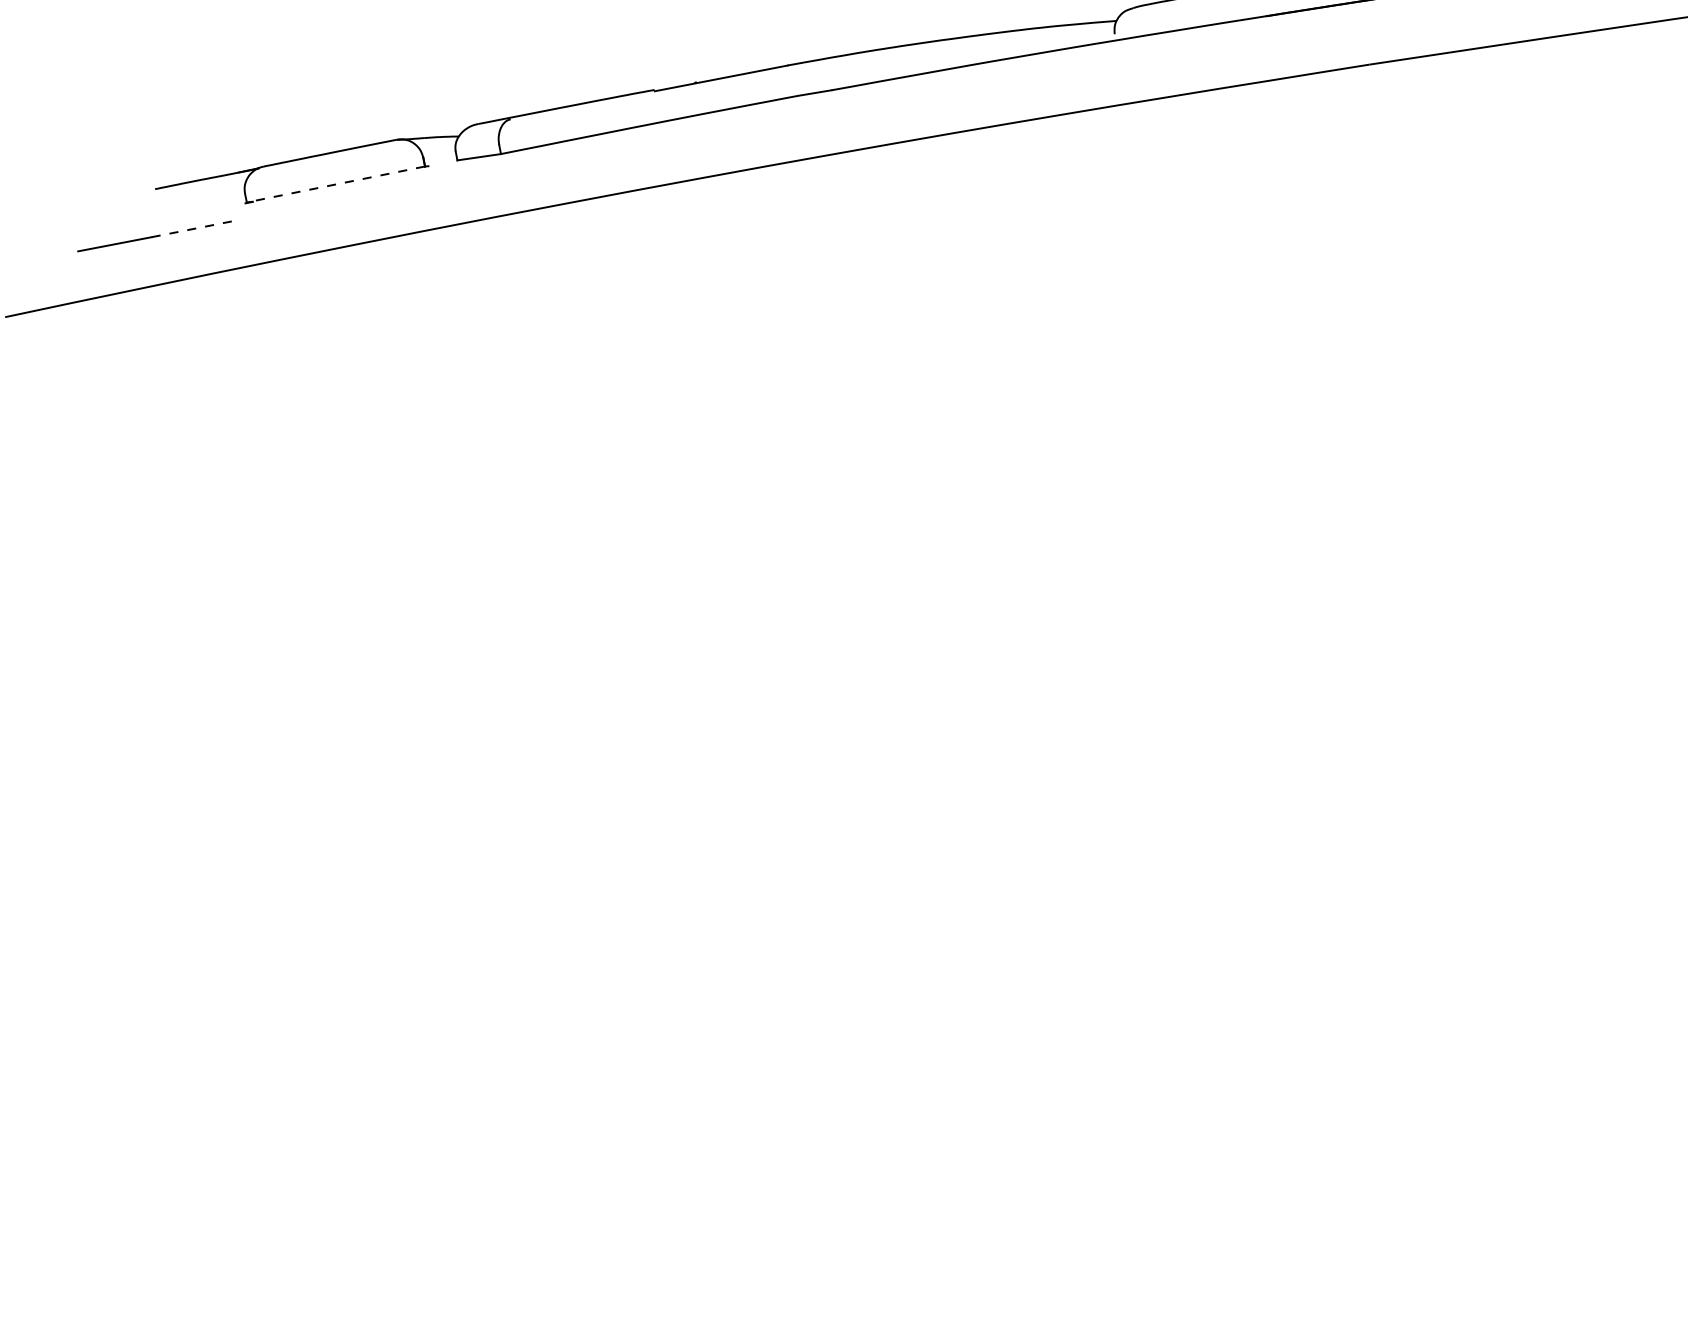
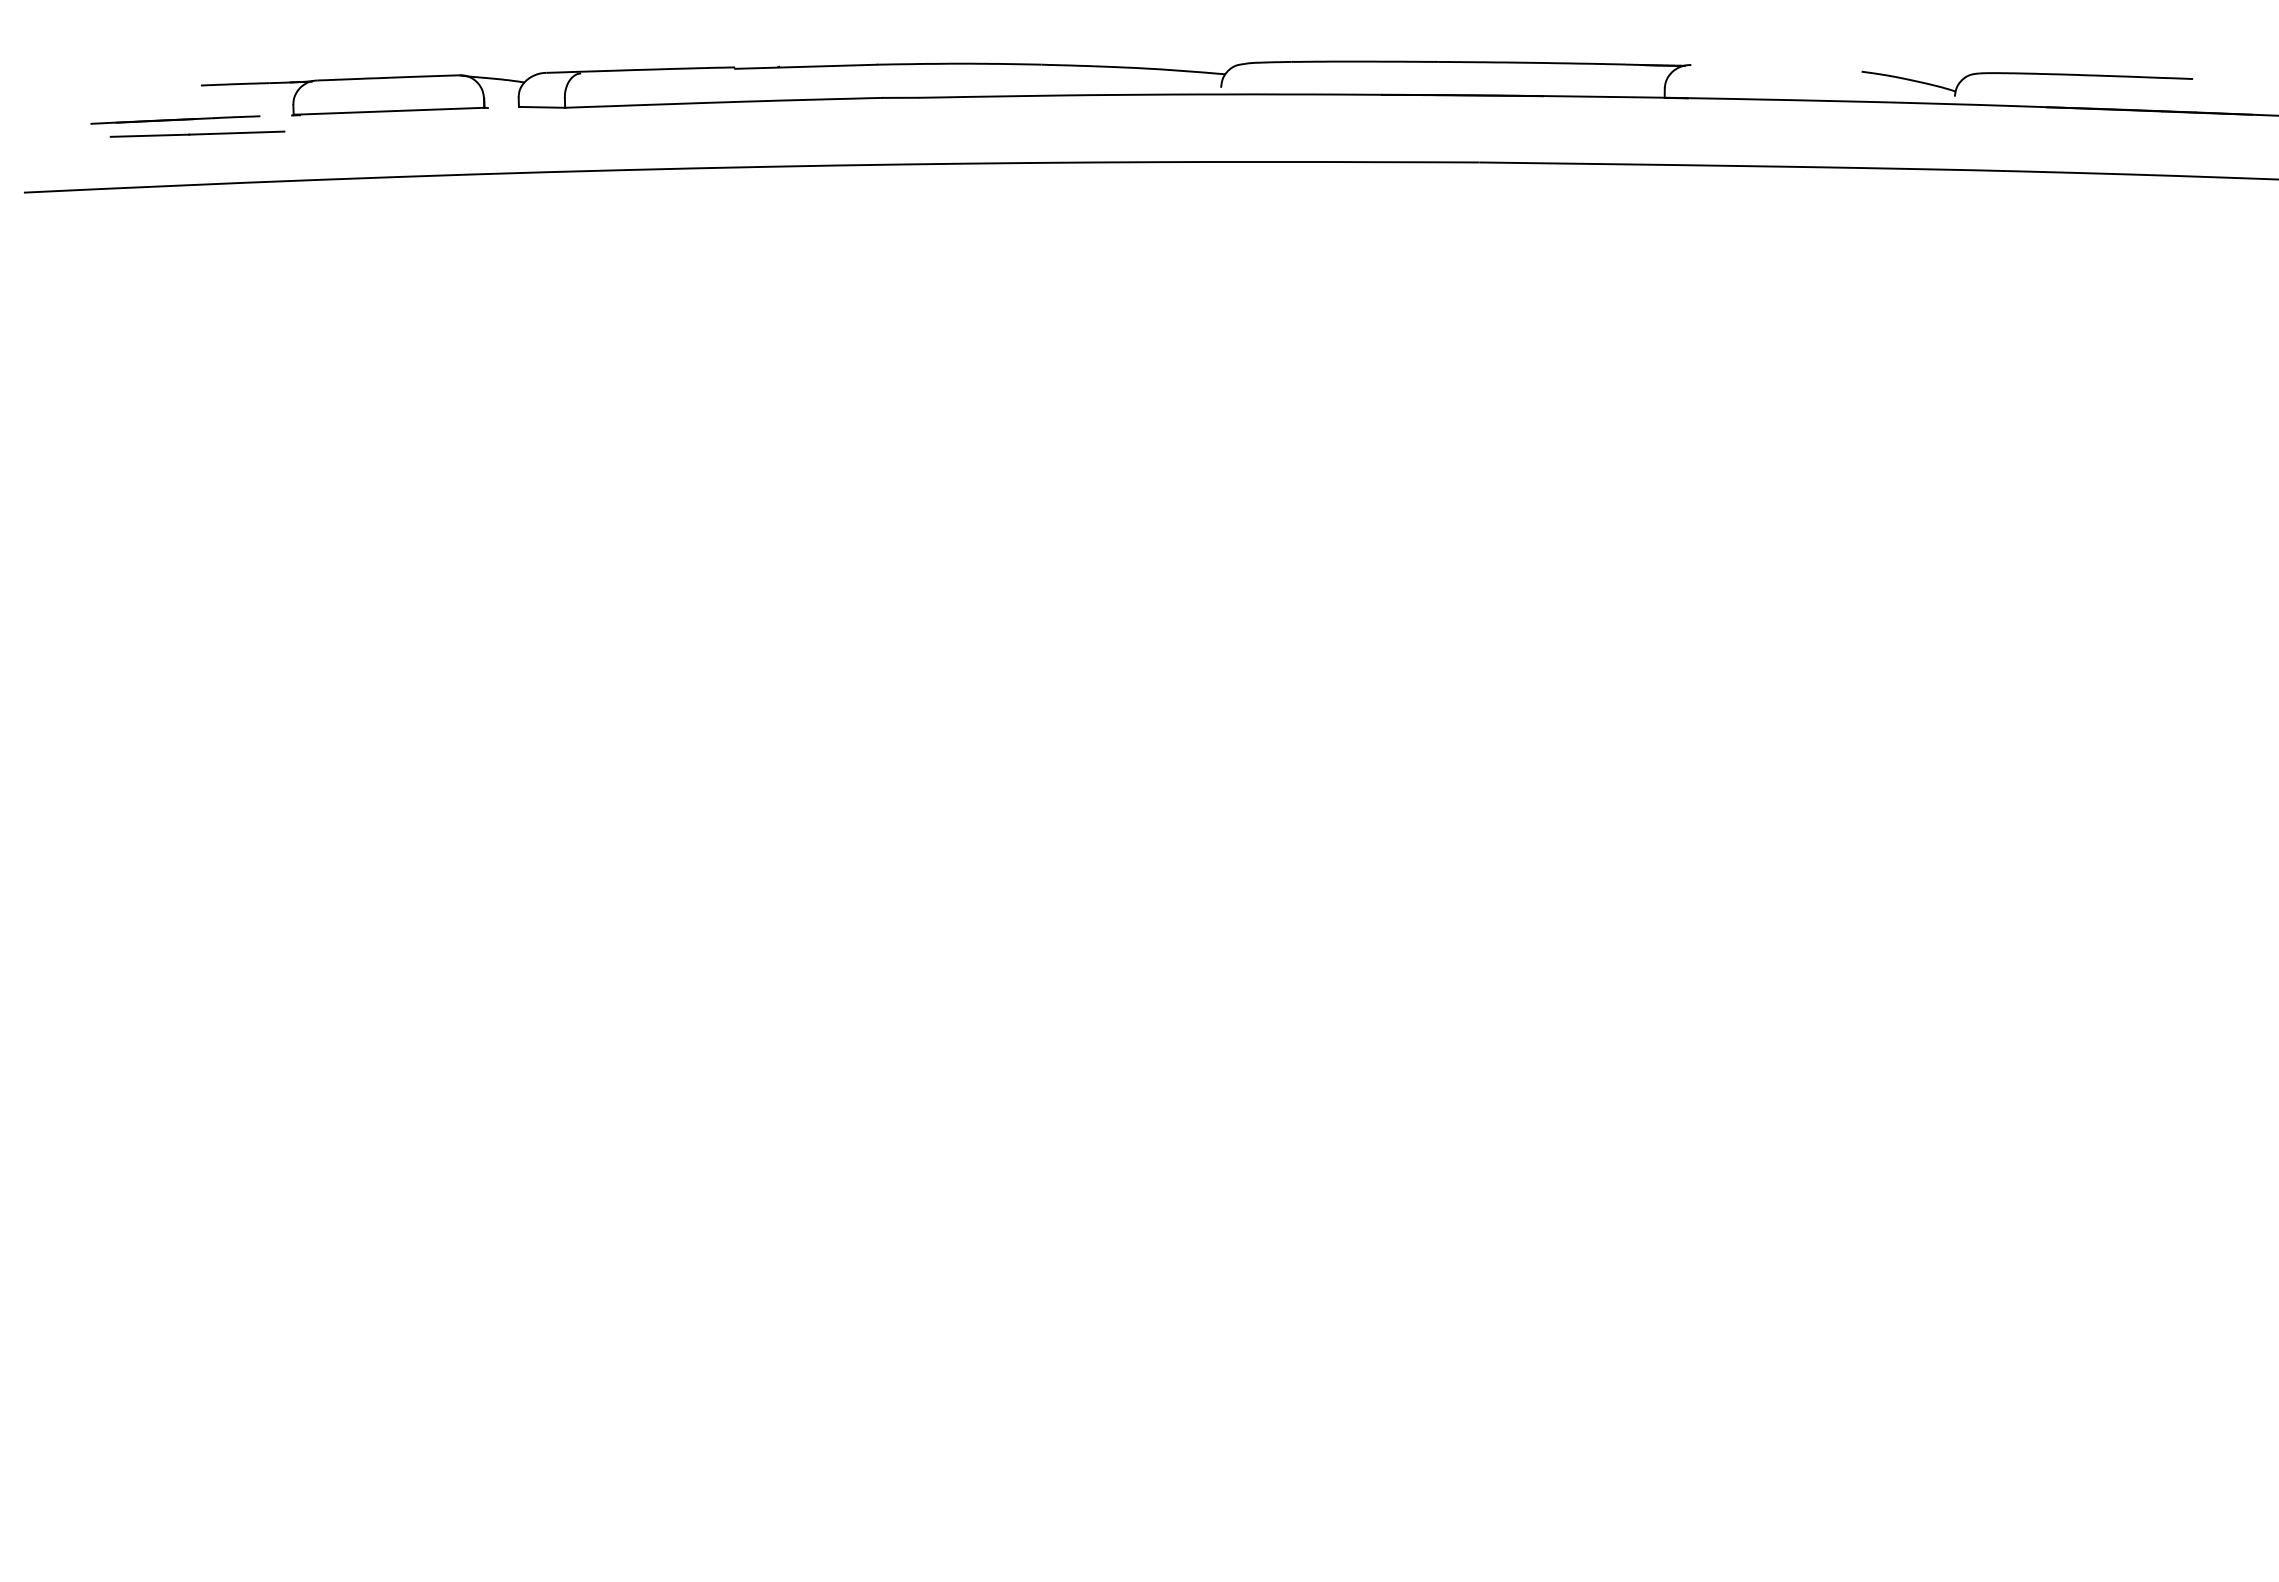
line: (335, 184) -> (388, 111), dashed -> solid
line: (136, 225) -> (175, 119), added
line: (195, 228) -> (236, 133), dashed -> solid

